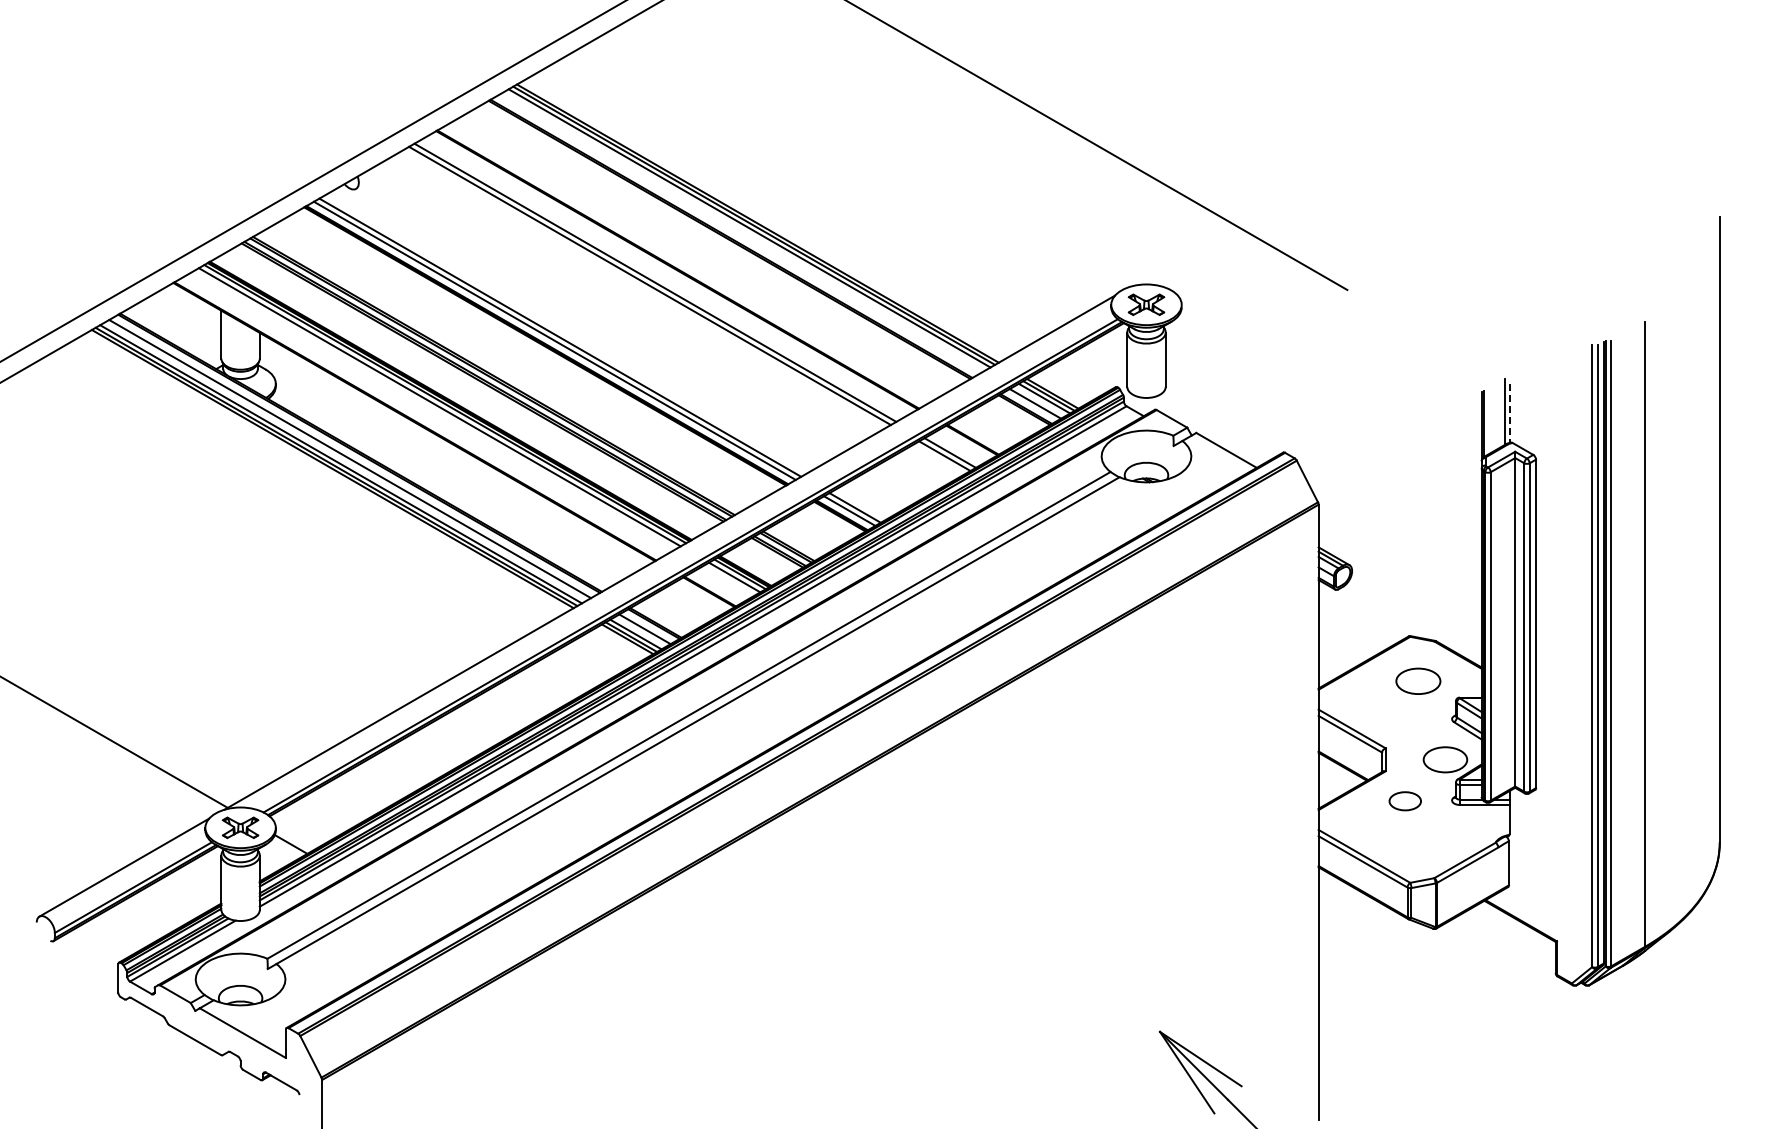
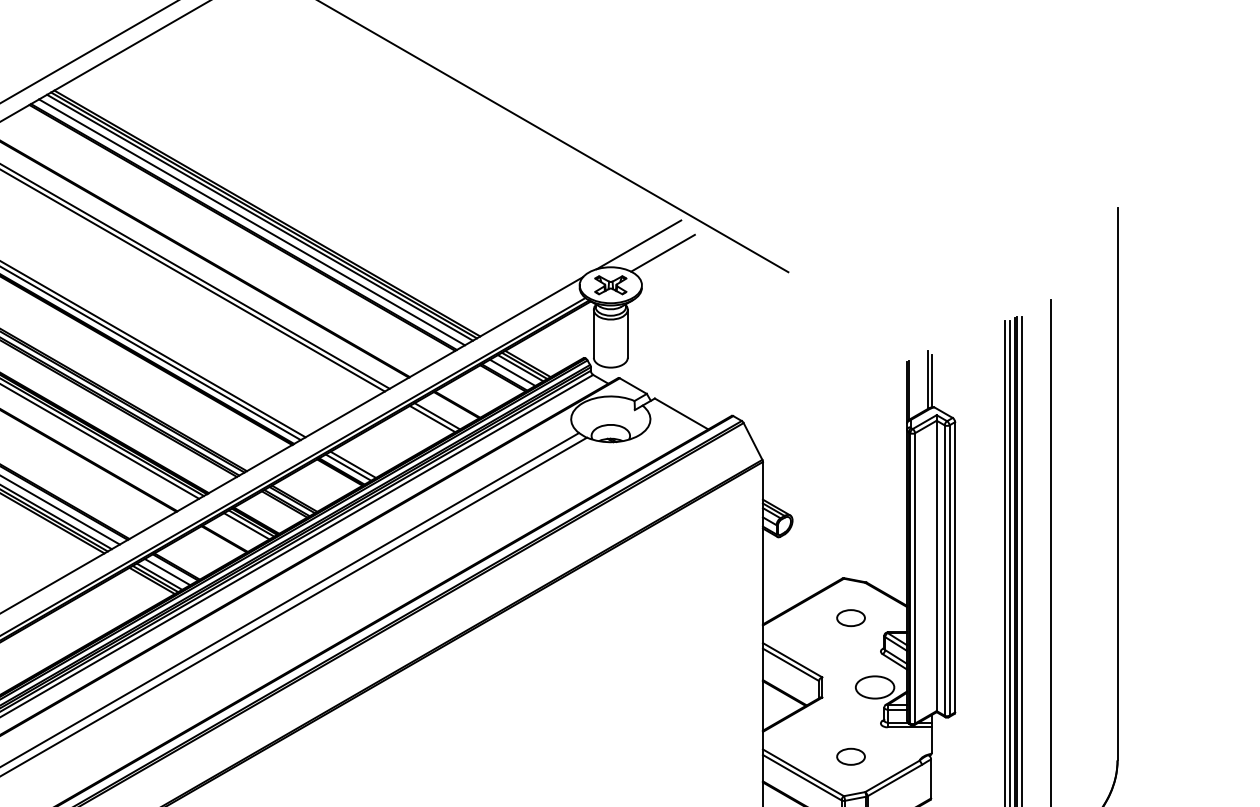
line: (740, 233) -> (251, 222), added
line: (1178, 258) -> (639, 244), added
line: (1205, 268) -> (662, 253), added
line: (1509, 413) -> (931, 381), dashed -> solid
part: (1417, 681) -> (850, 618), size x0.71
part: (1404, 801) -> (850, 757), moved

